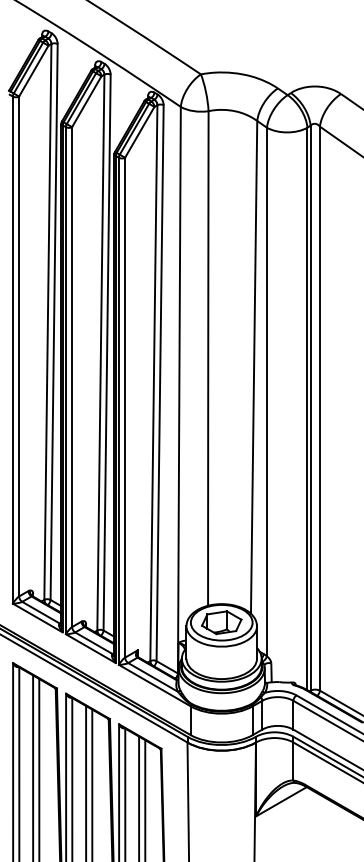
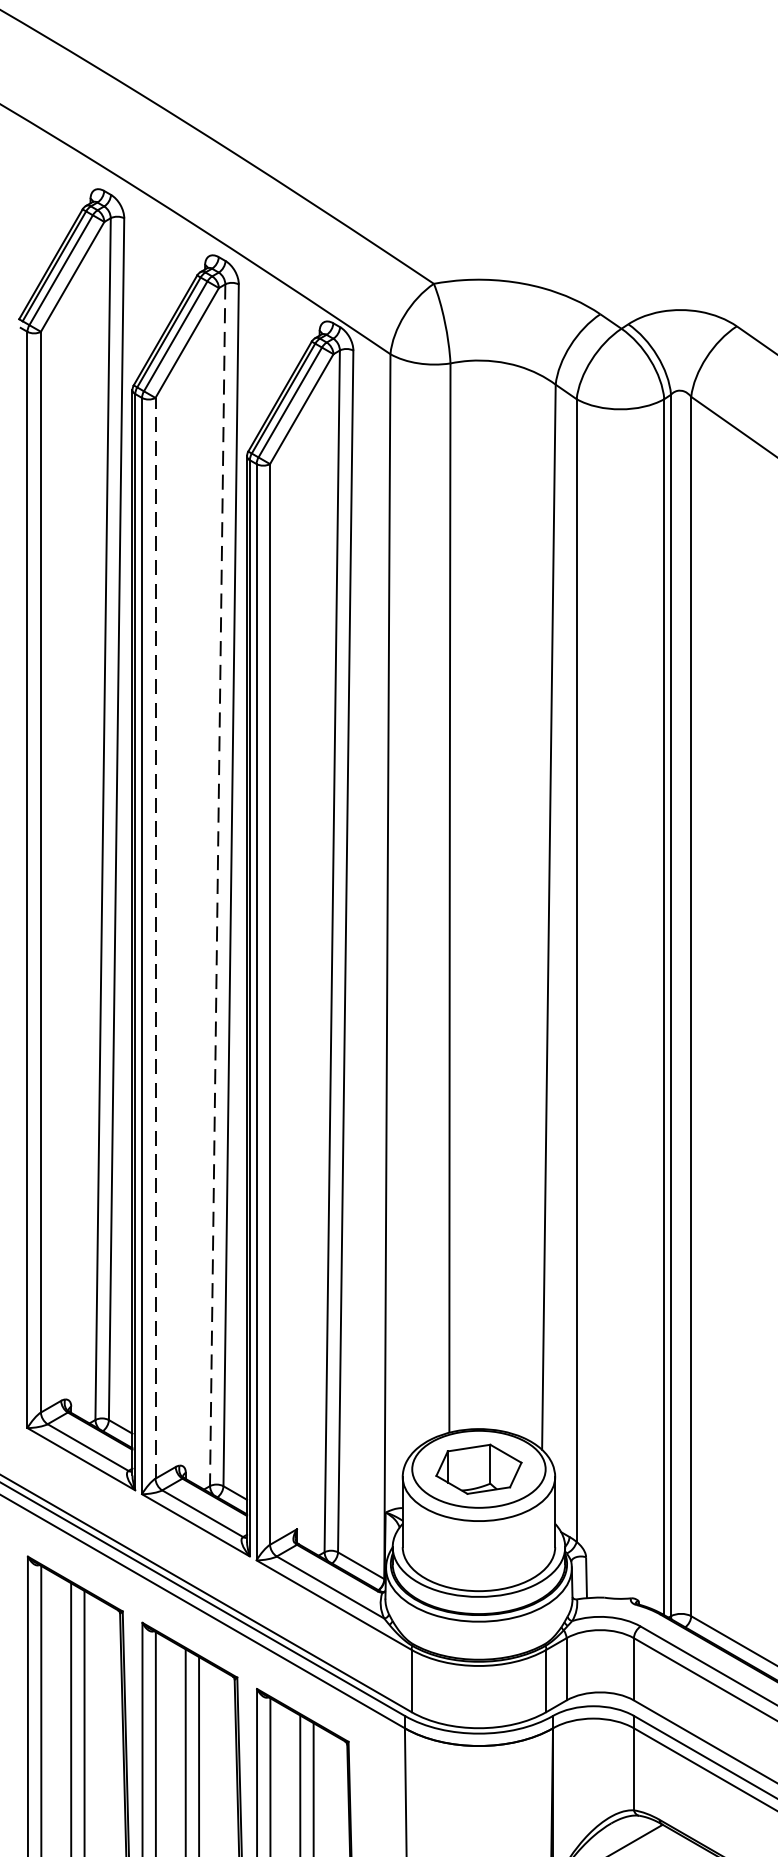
line: (100, 352) -> (216, 885), solid -> dashed
line: (72, 377) -> (156, 939), solid -> dashed

